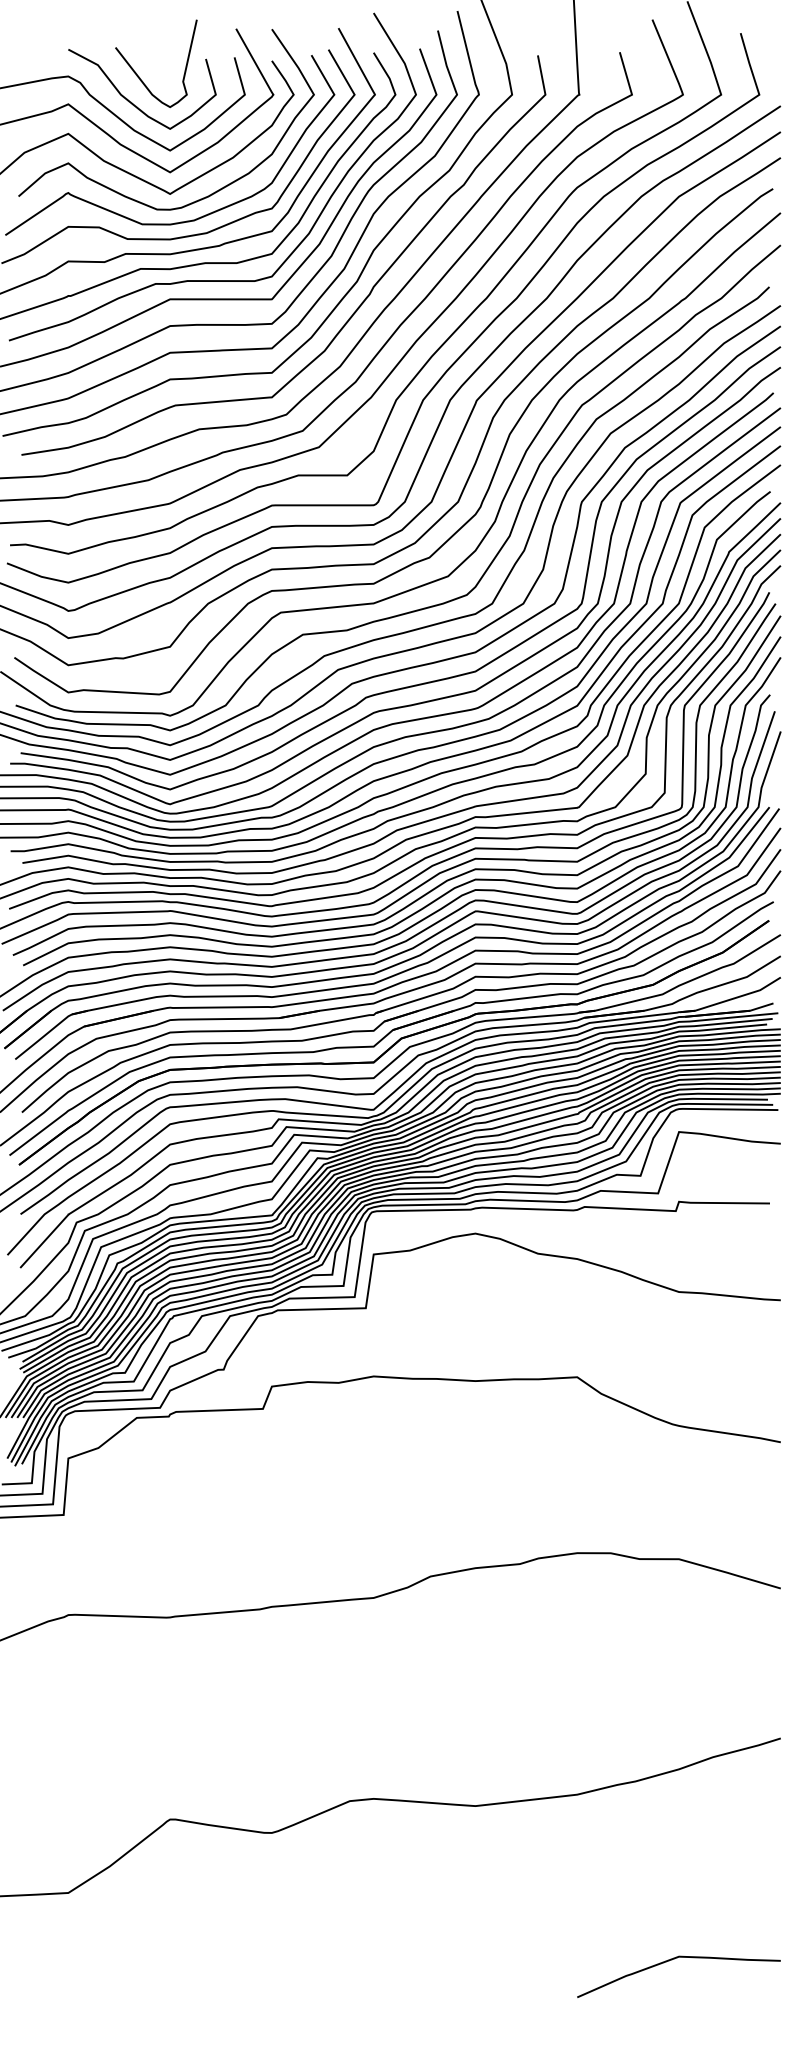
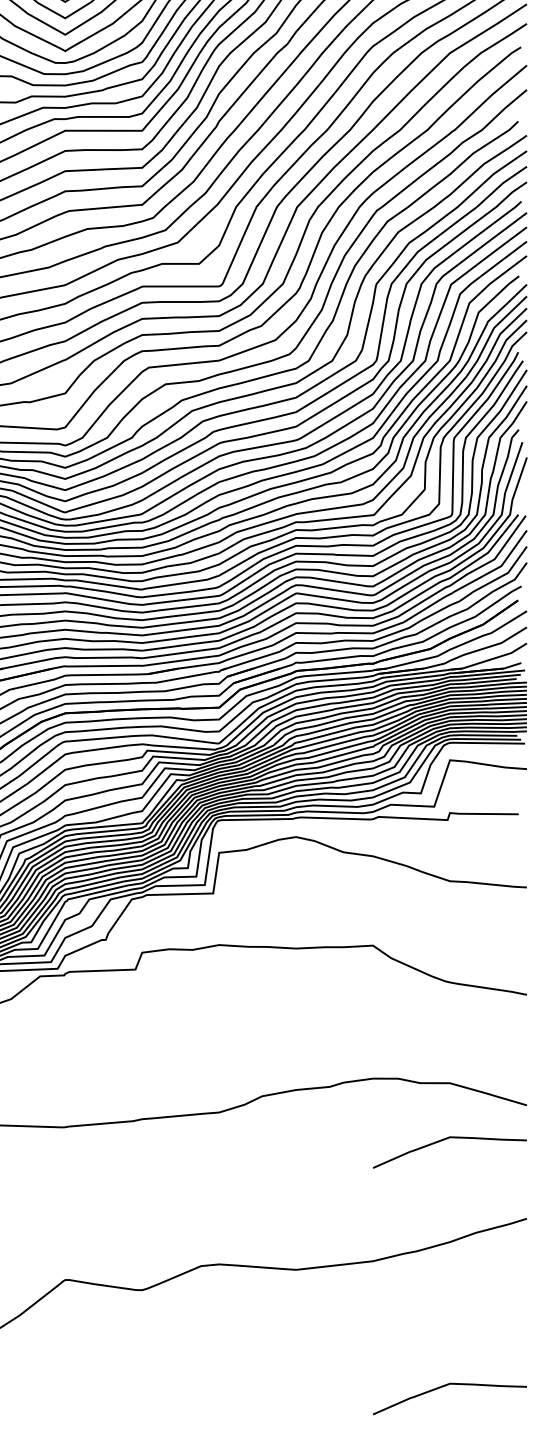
curve: (672, 1634) -> (445, 1140), added

